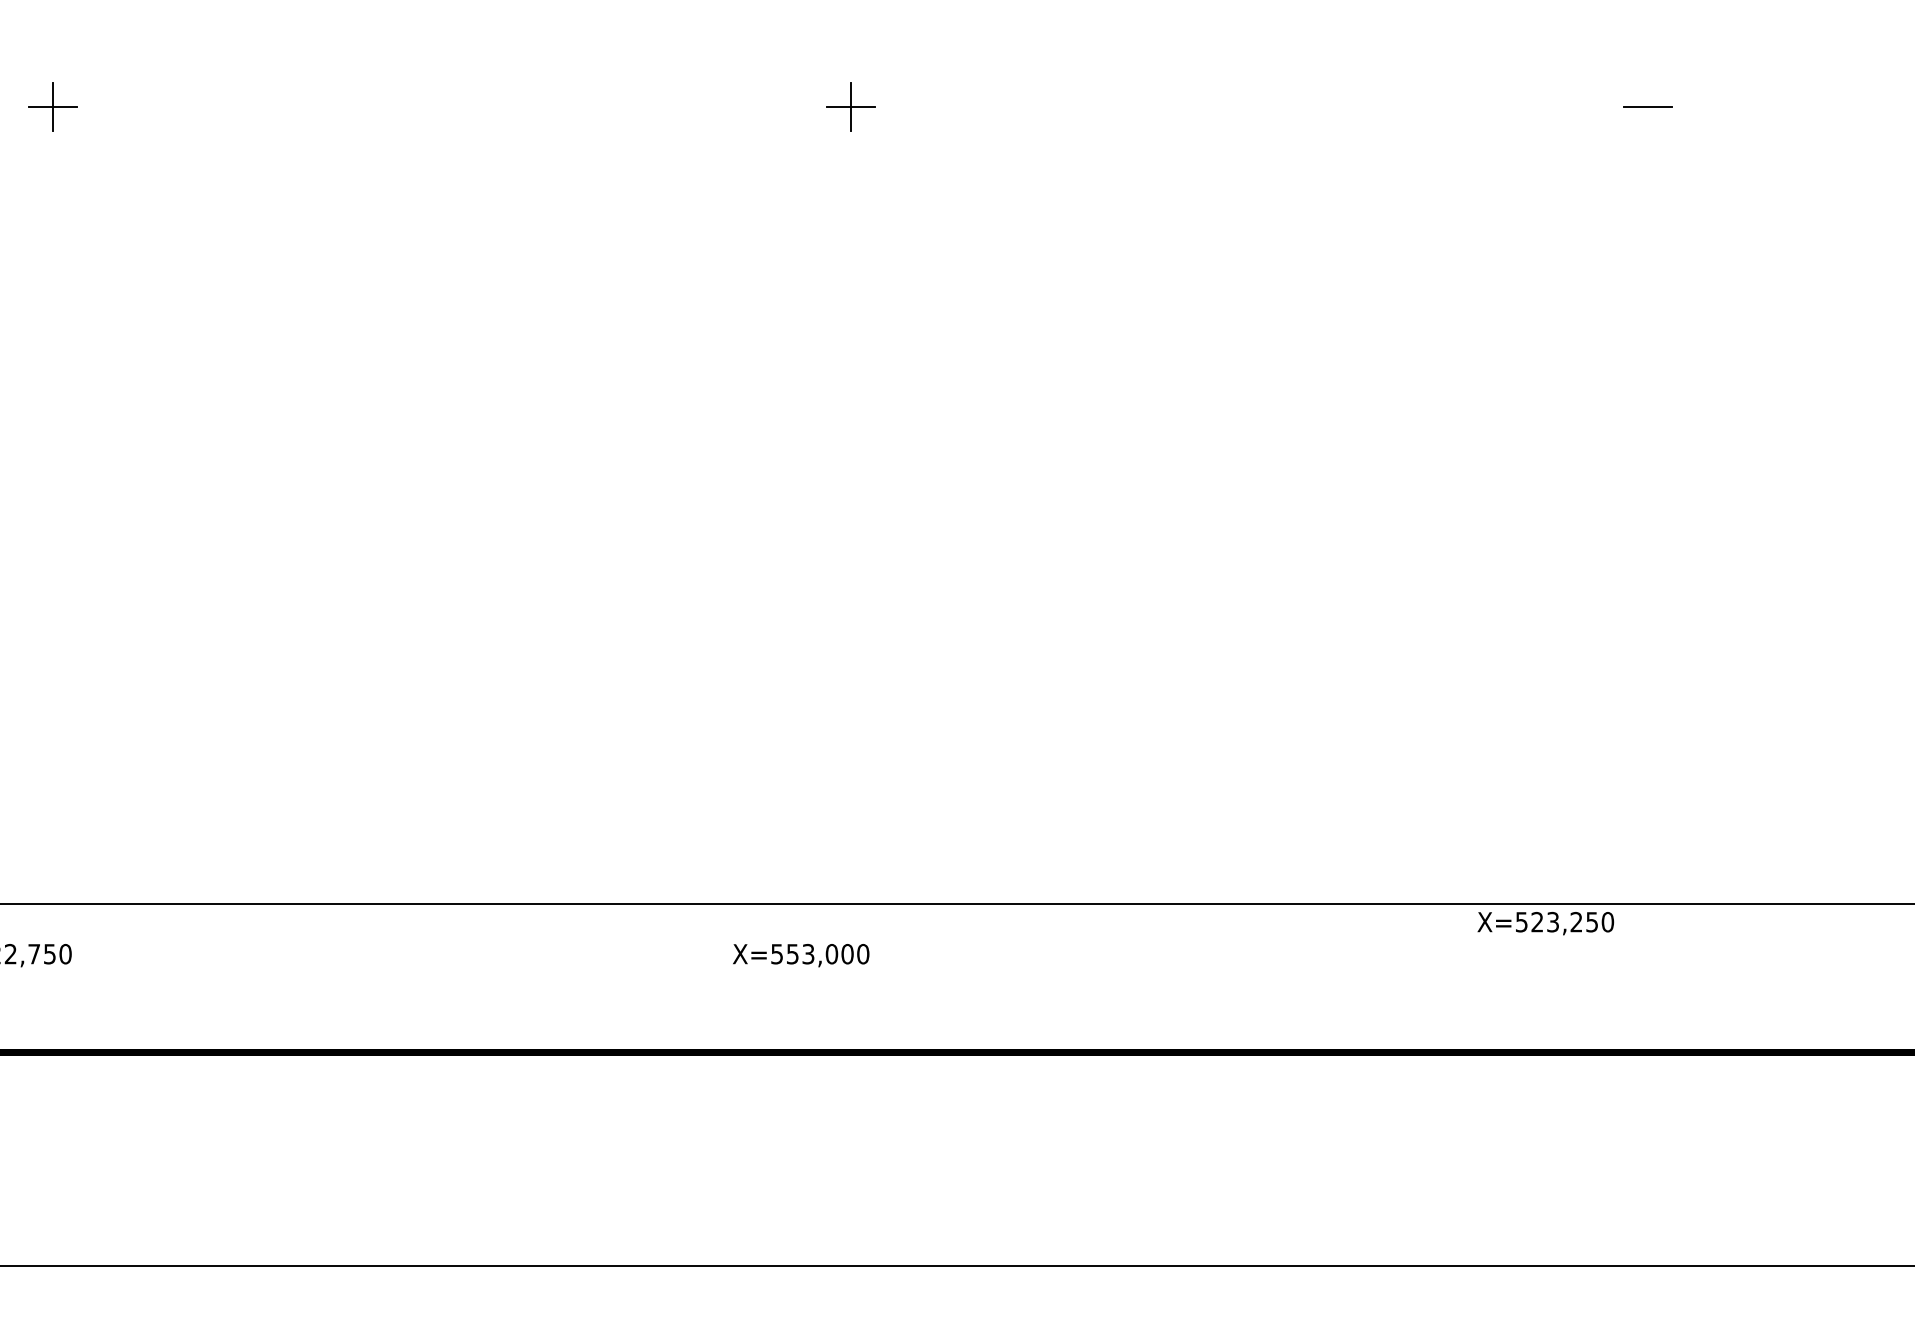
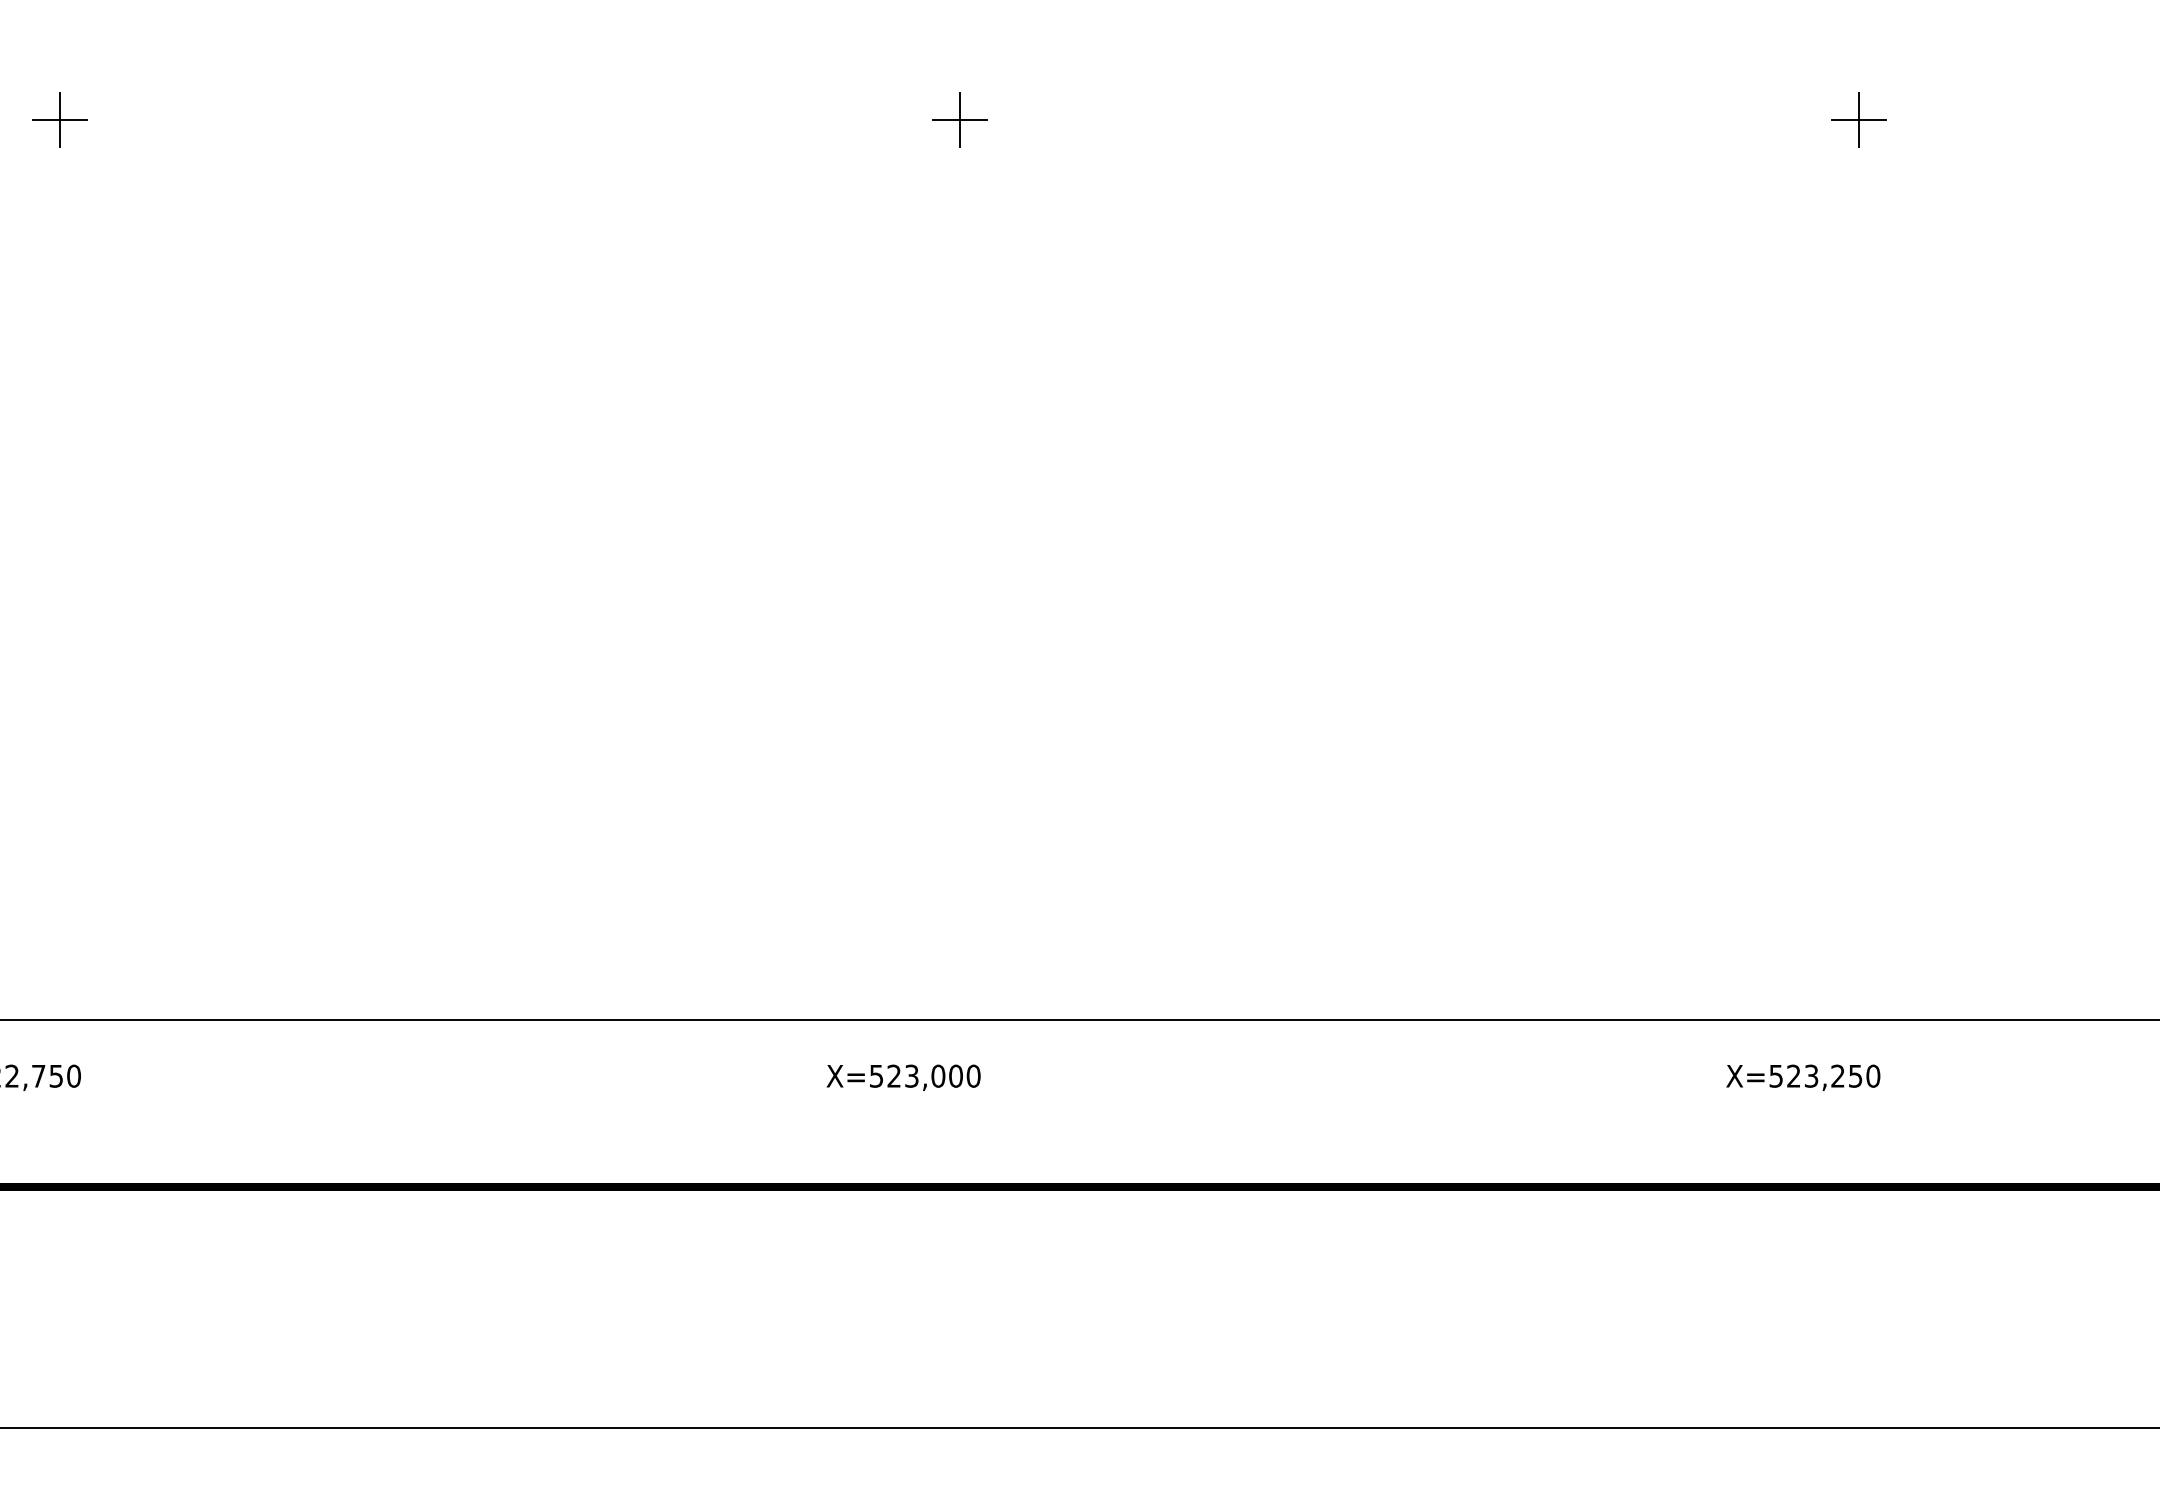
line: (1648, 106) -> (1859, 120), added
text: (1545, 923) -> (1802, 1077), moved
text: (792, 954) -> (893, 1076), X=553,000 -> X=523,000

